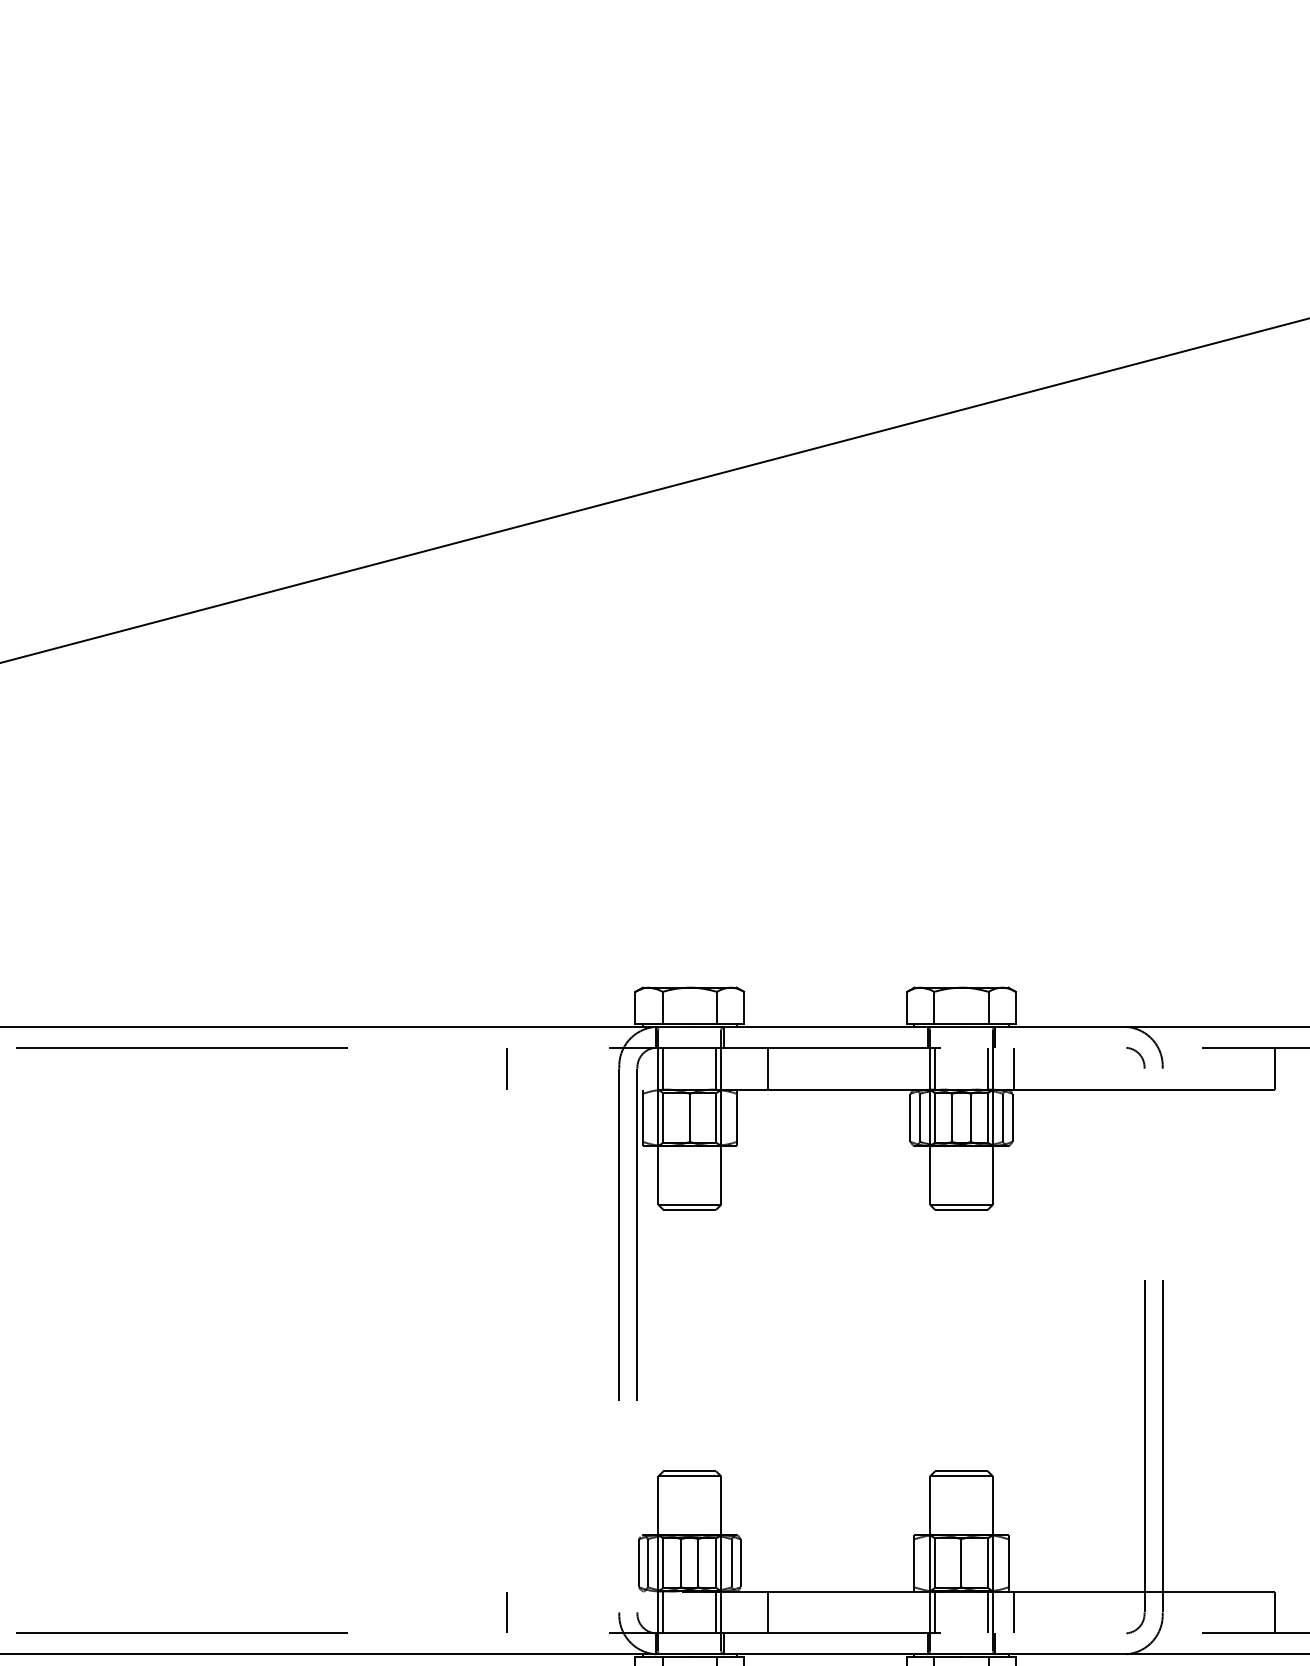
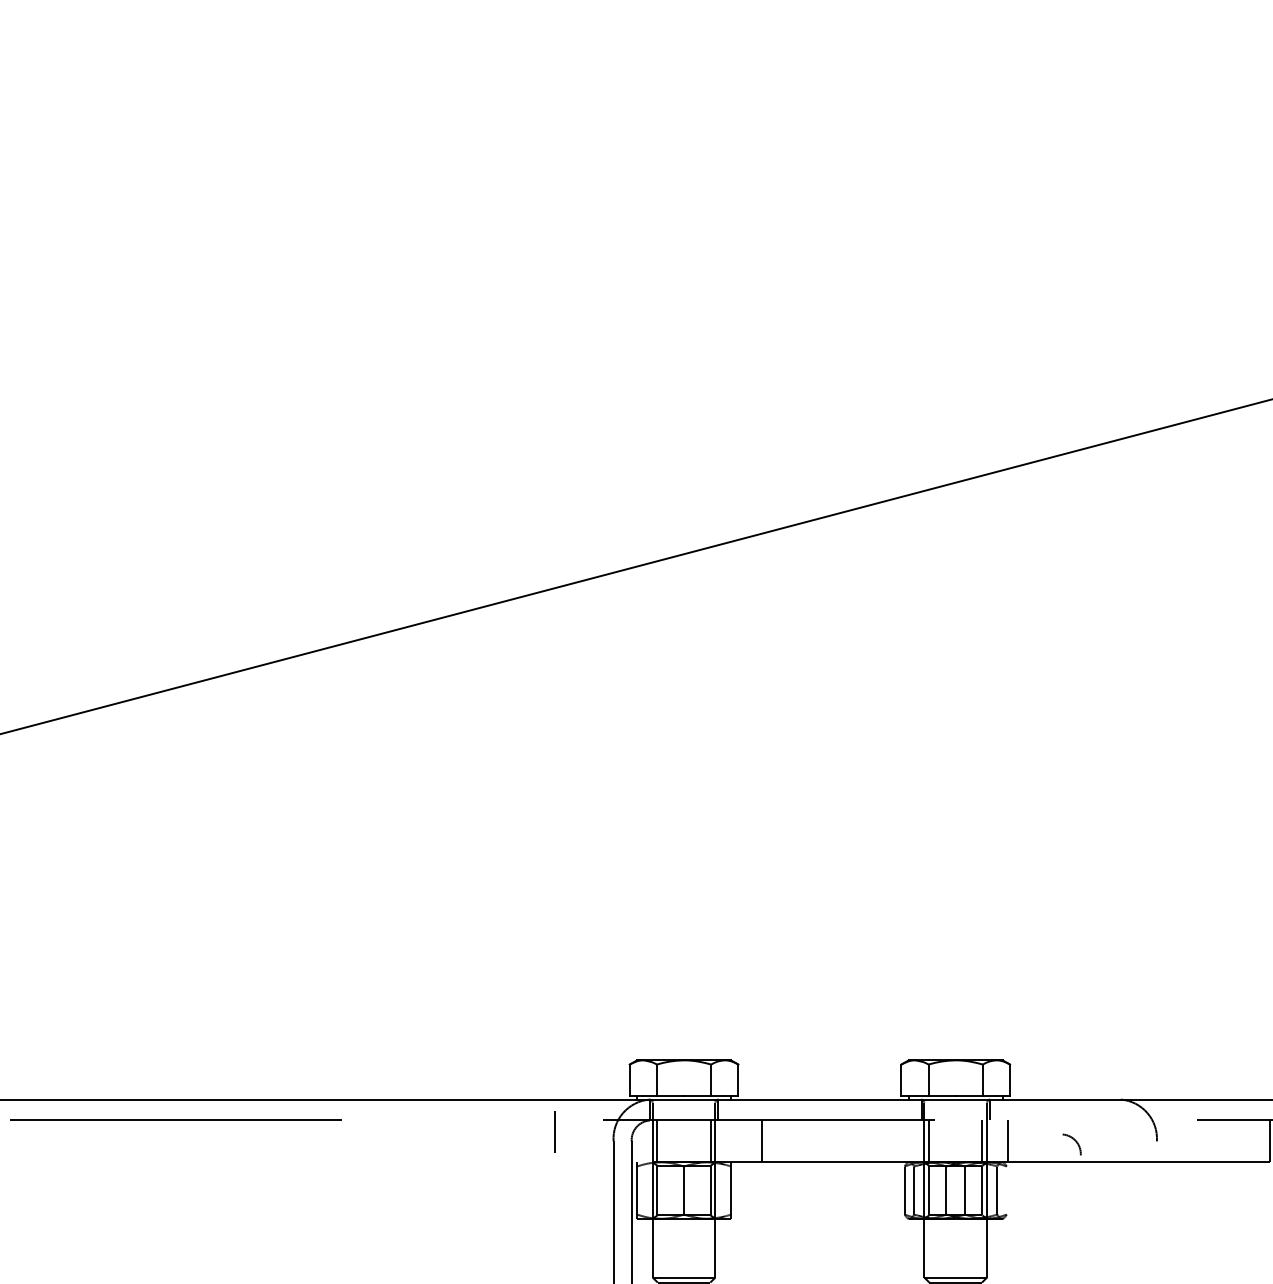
arc: (1138, 1054) -> (1074, 1141), moved
line: (506, 1068) -> (554, 1132), moved
line: (1012, 1117) -> (1006, 1190), removed

